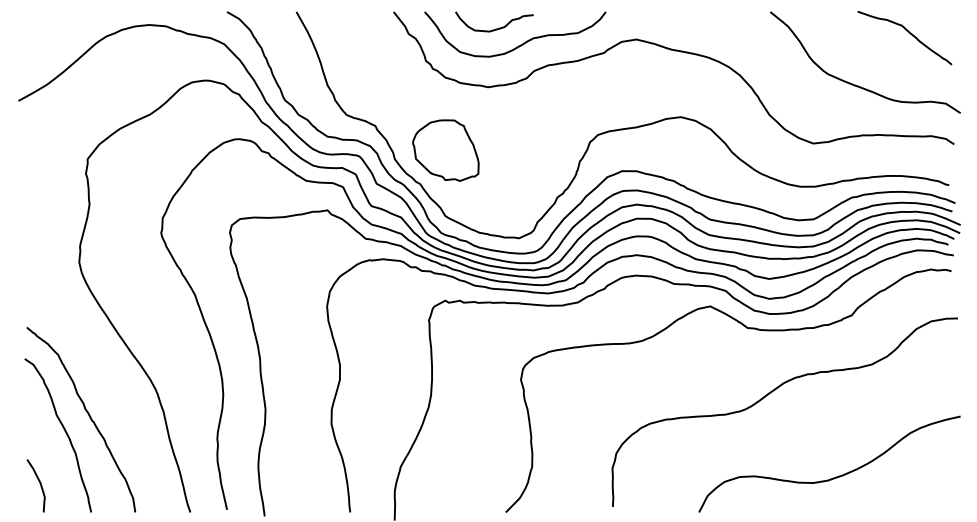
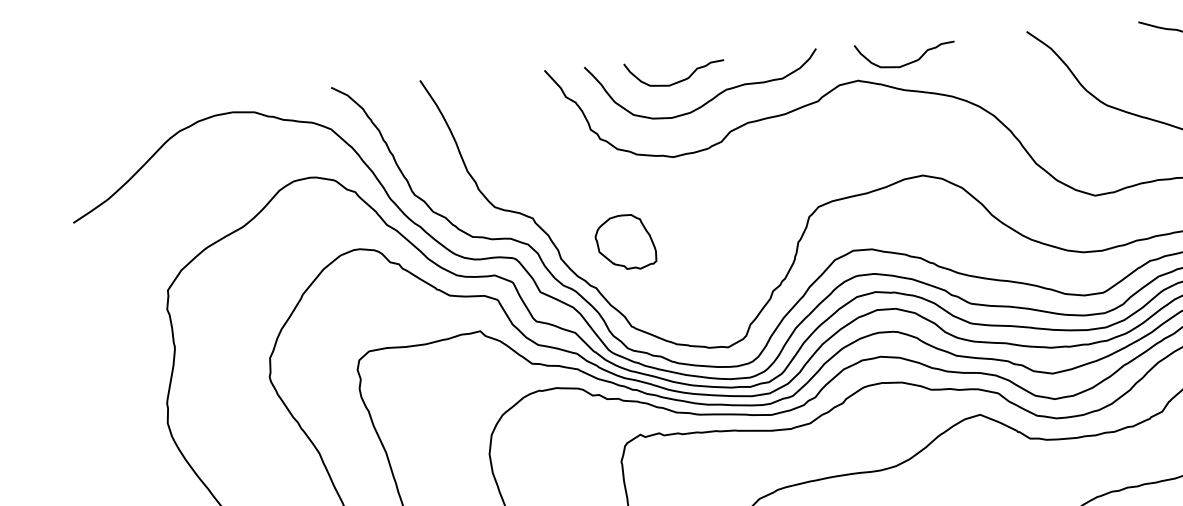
curve: (675, 28) -> (906, 62), added
part: (445, 150) -> (625, 242), size x0.7

